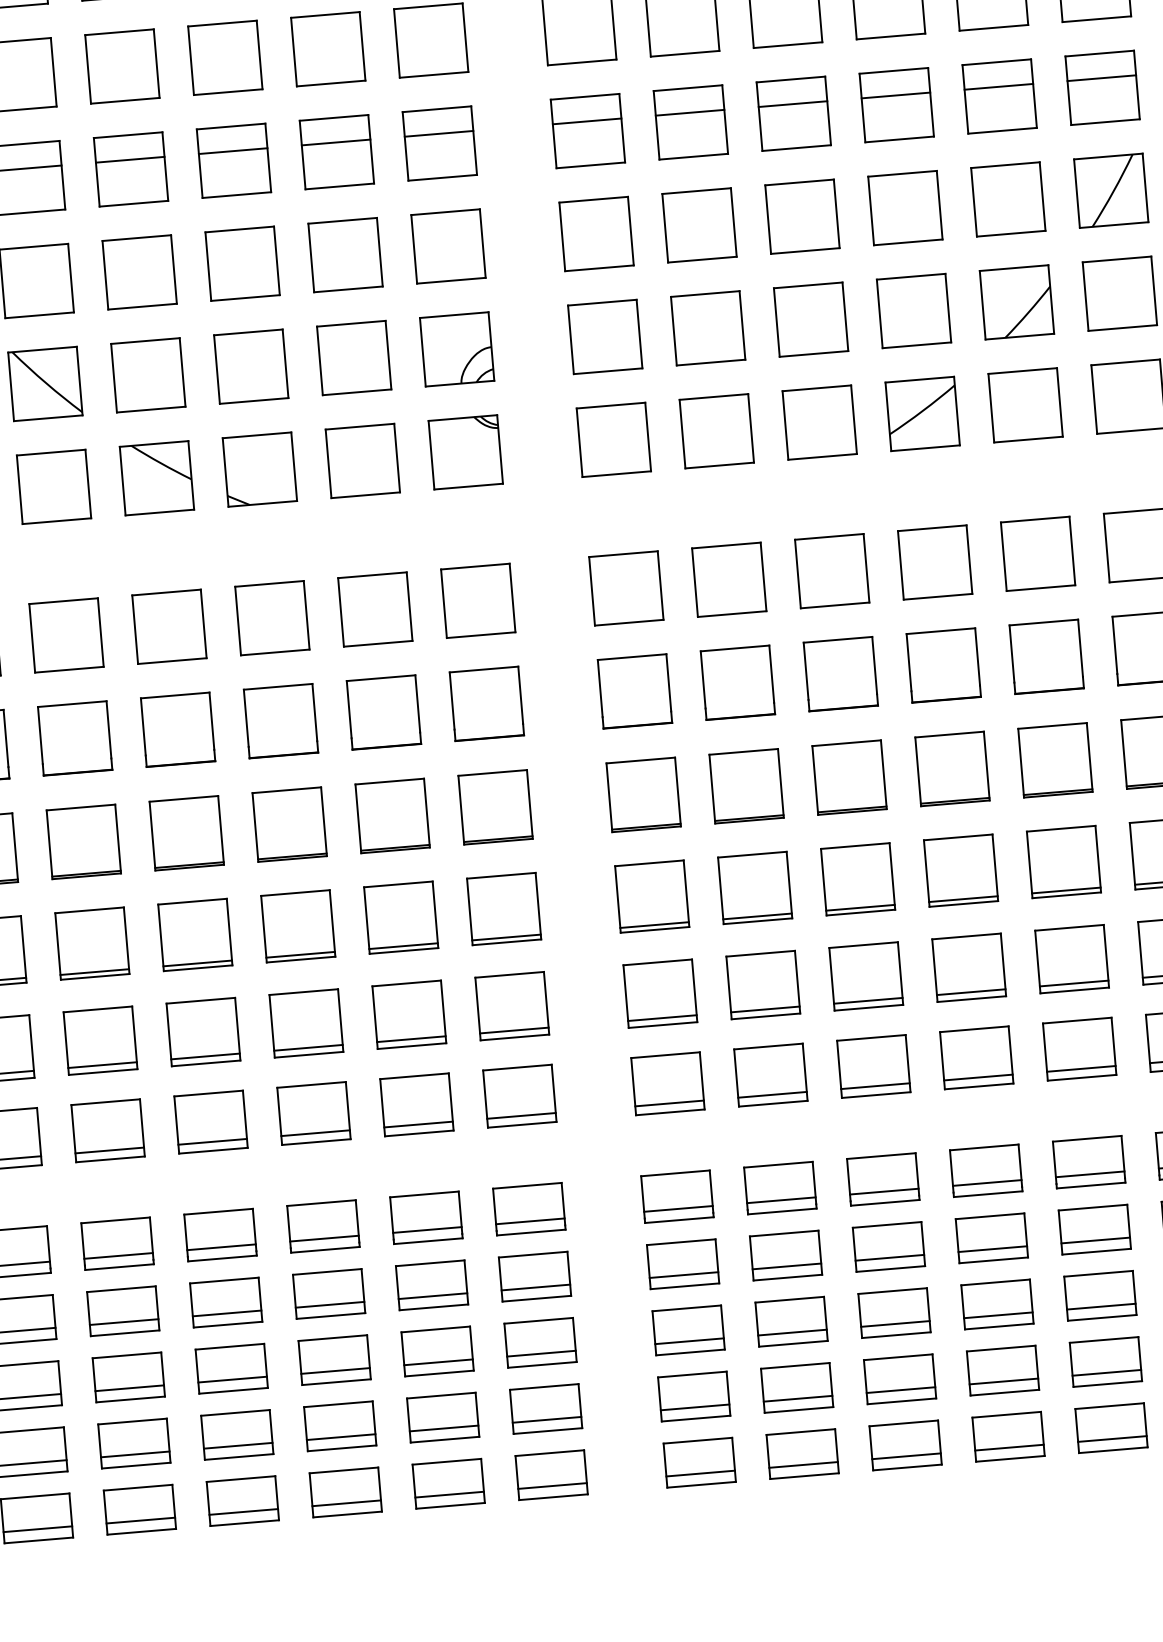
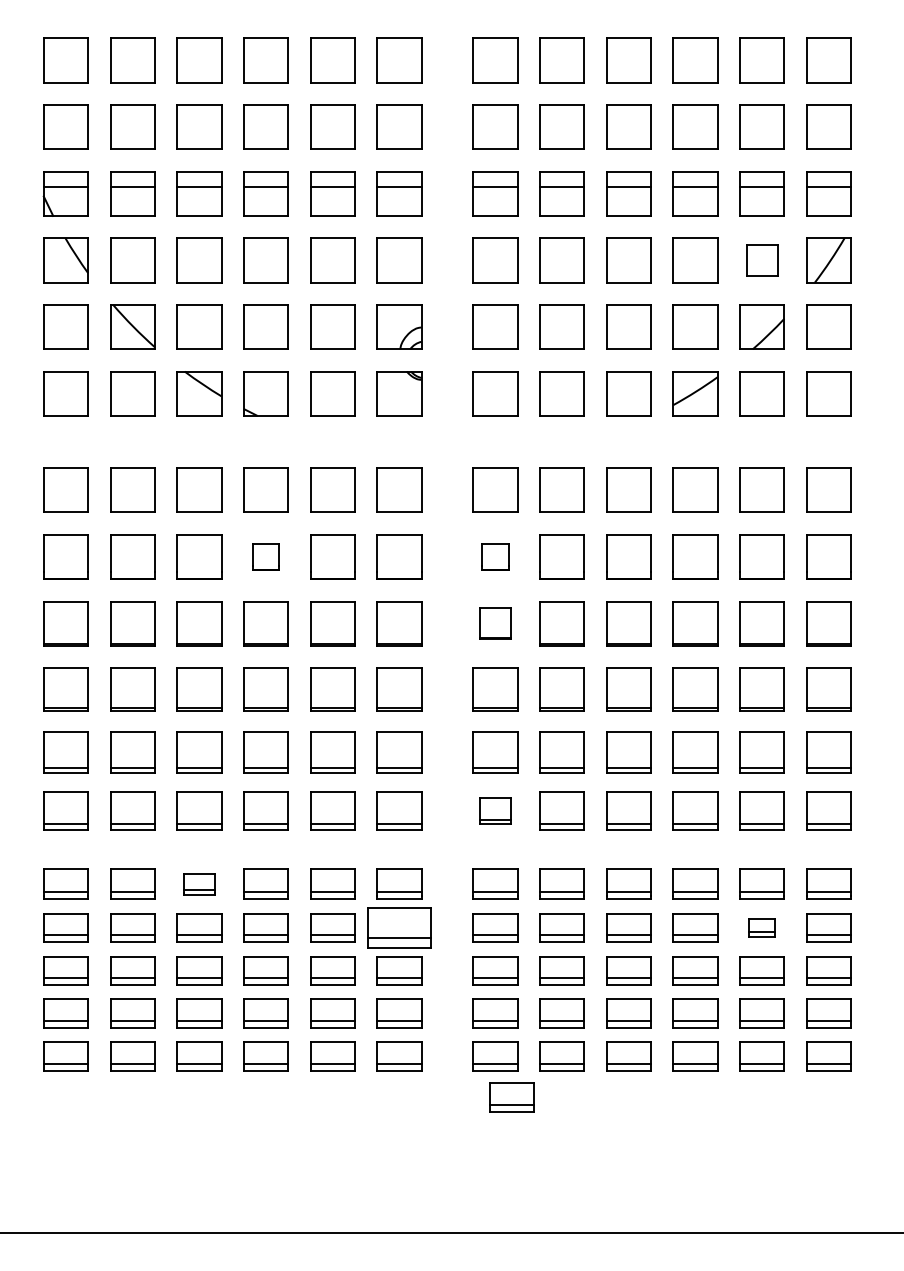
part: (1007, 199) -> (761, 260), size x0.7
part: (635, 690) -> (495, 556), size x0.6
part: (280, 720) -> (265, 556), size x0.6
part: (643, 794) -> (495, 623), size x0.7
part: (667, 1082) -> (495, 810), size x0.7
part: (1093, 1229) -> (761, 927), size x0.6
part: (220, 1234) -> (199, 883), size x0.7
part: (534, 1276) -> (399, 927), size x1.4
part: (729, 1523) -> (511, 1097), added

